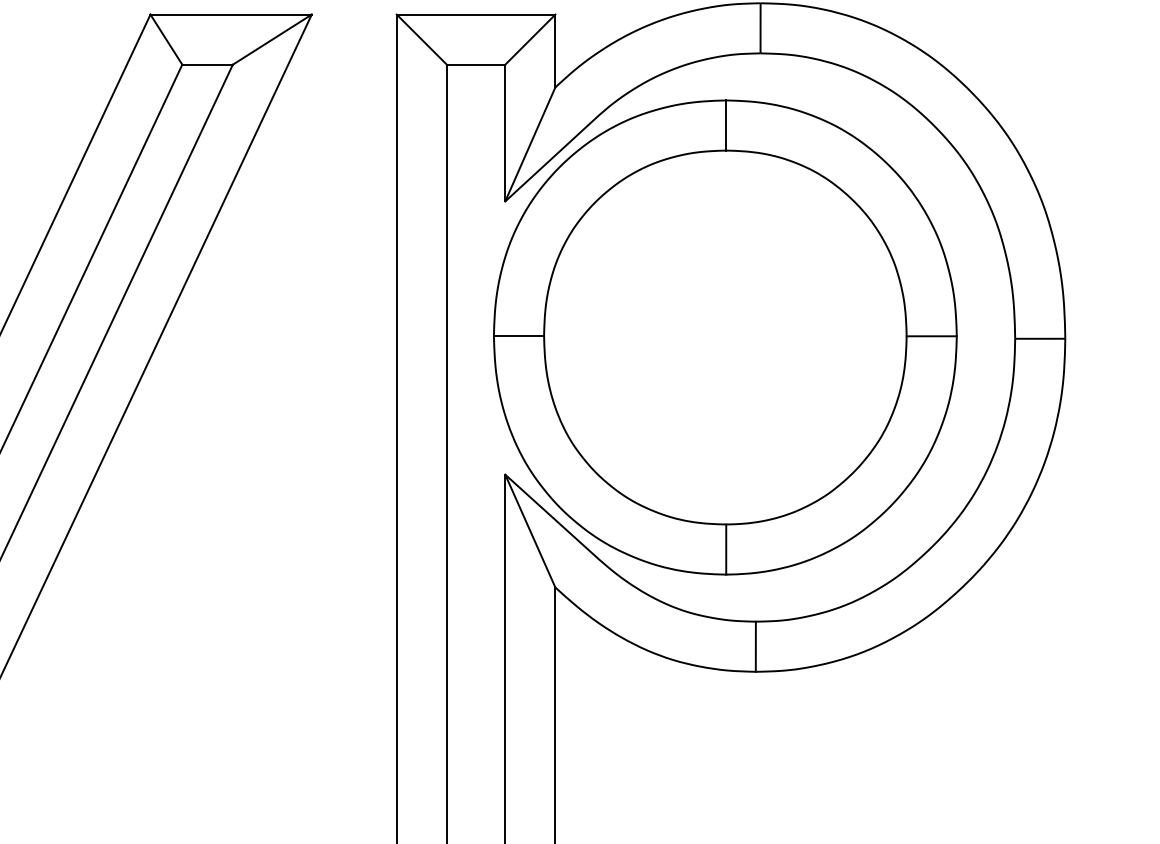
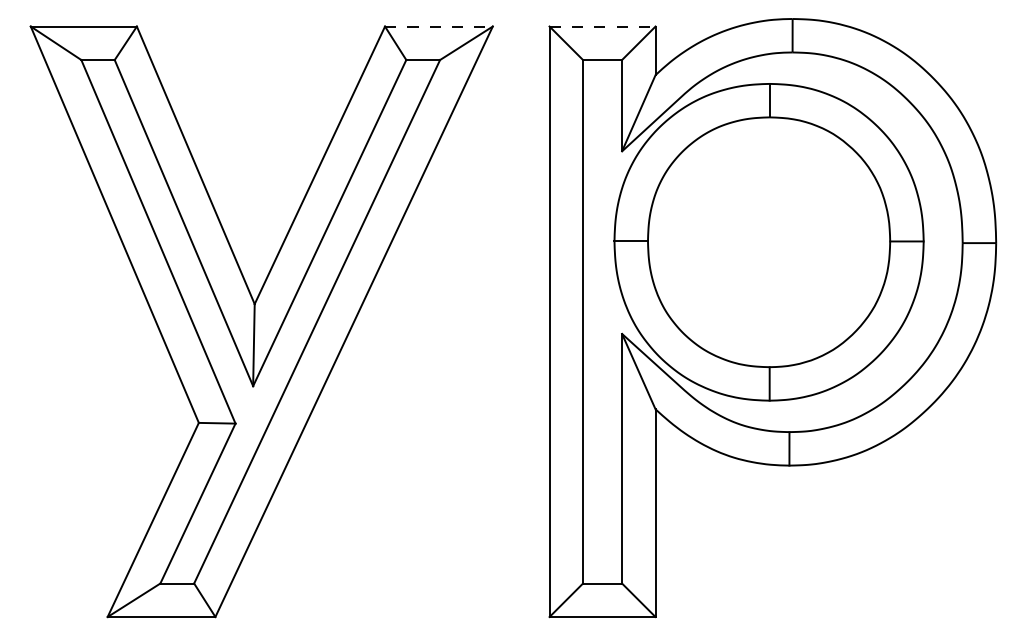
line: (230, 14) -> (438, 26), solid -> dashed
line: (475, 14) -> (602, 26), solid -> dashed

